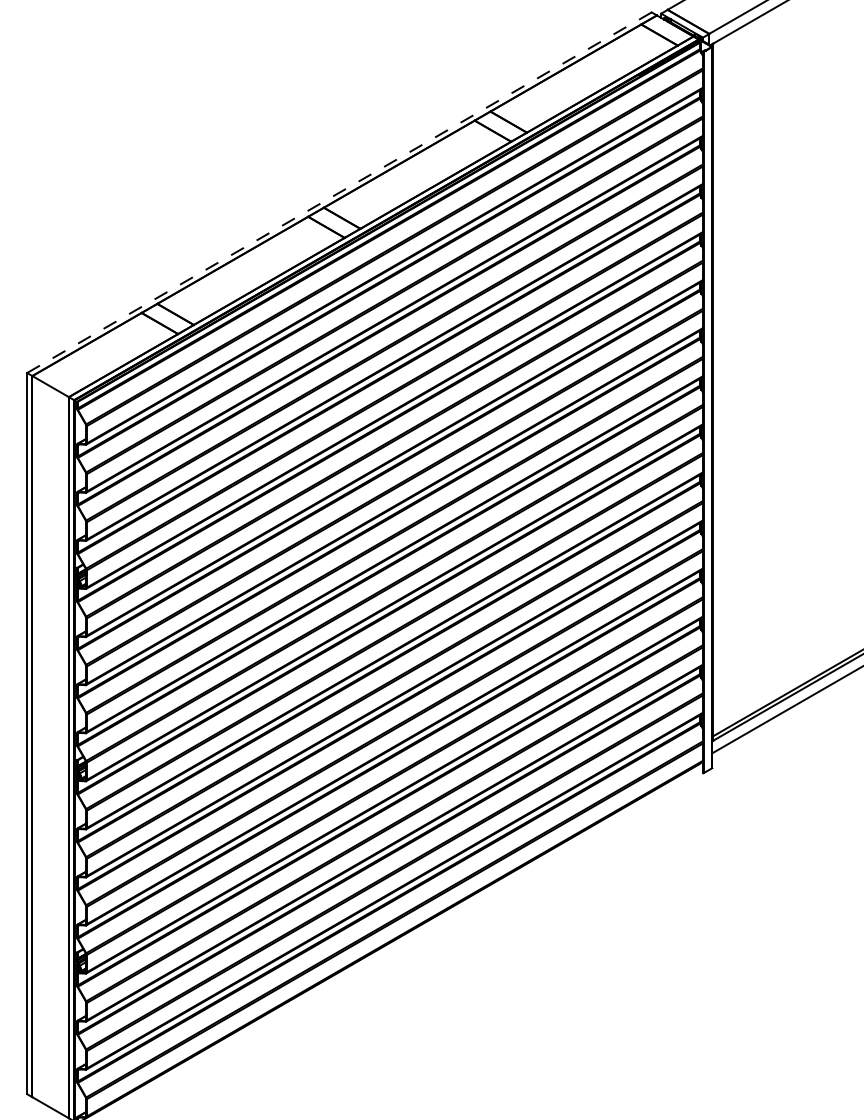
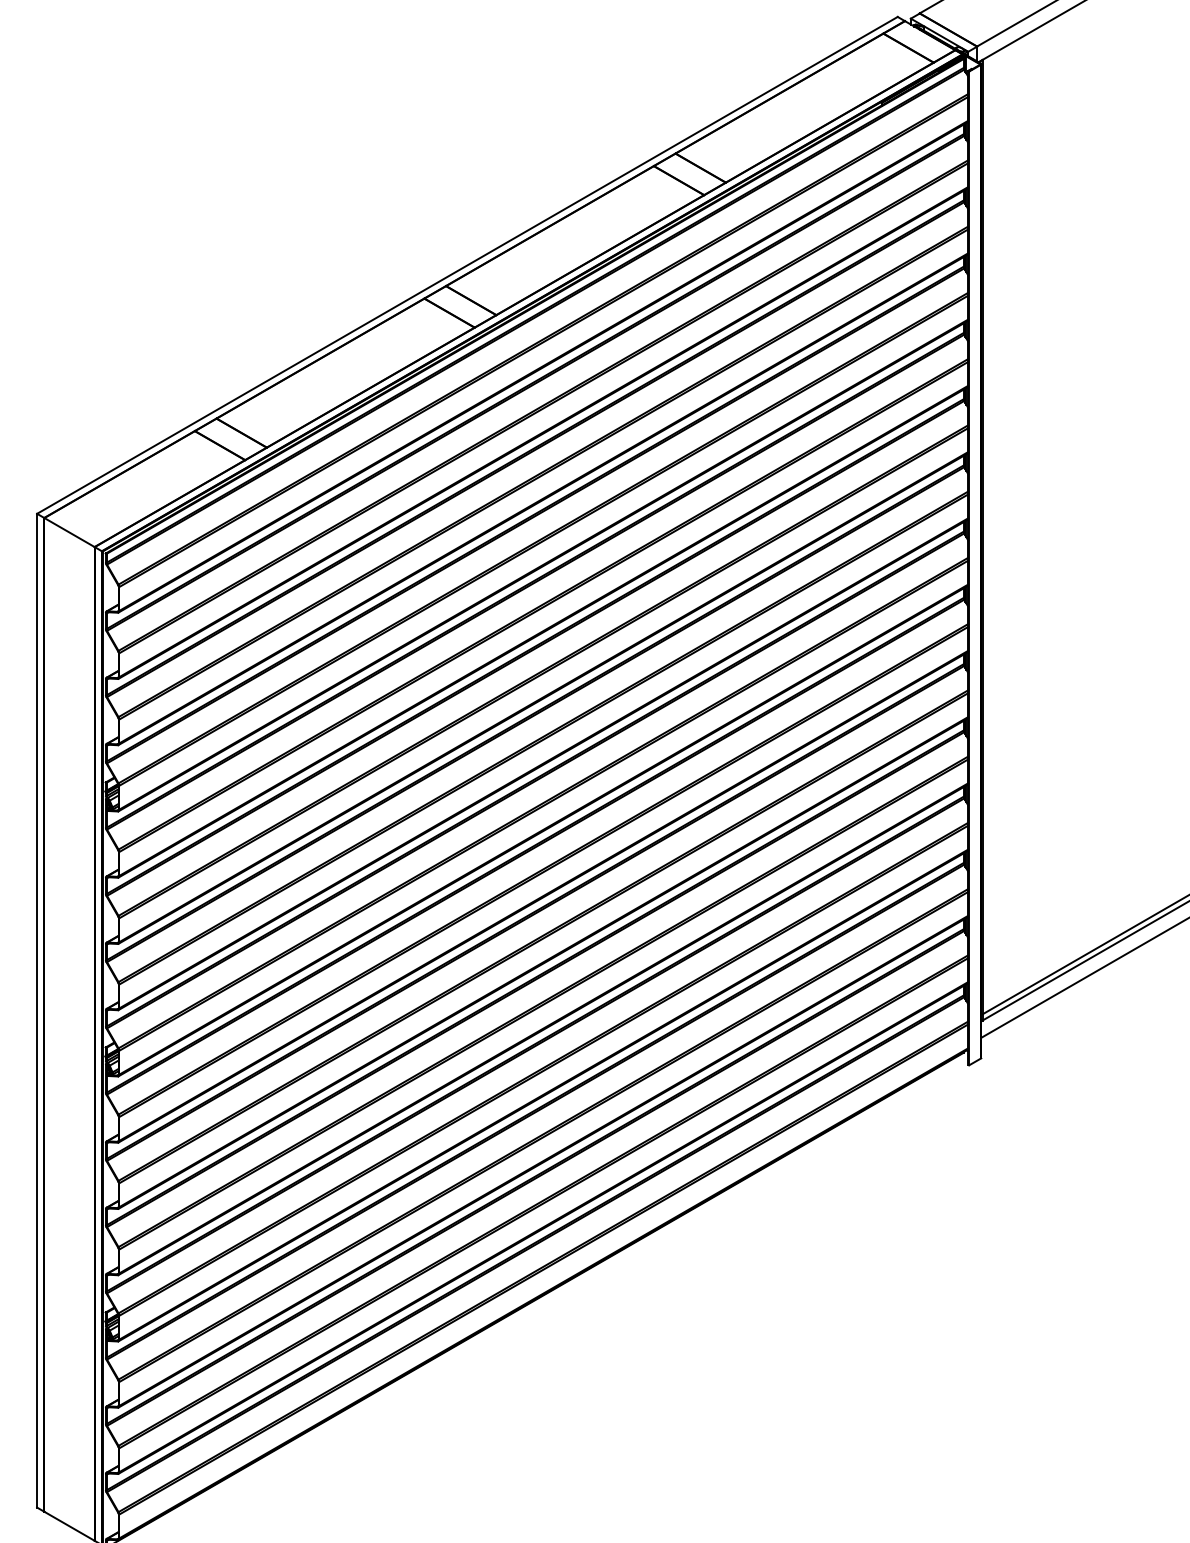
line: (339, 192) -> (467, 265), dashed -> solid

